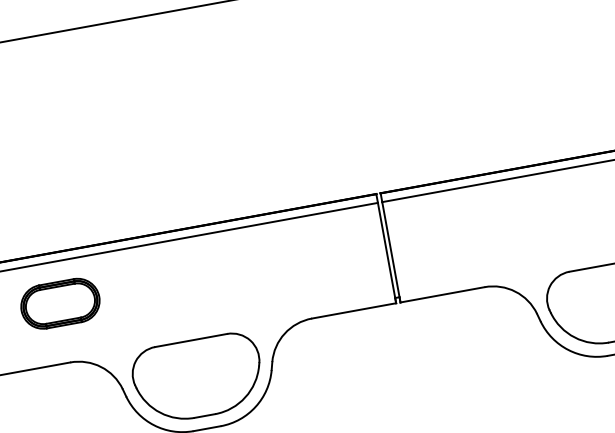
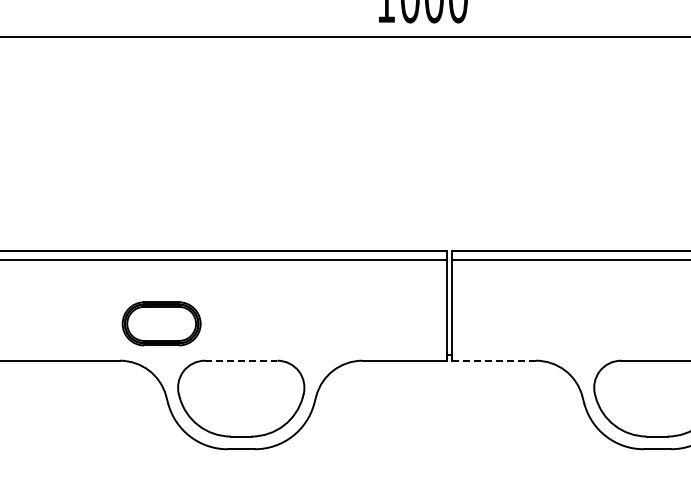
line: (443, 294) -> (494, 360), solid -> dashed
part: (60, 303) -> (161, 323), moved
line: (191, 340) -> (241, 360), solid -> dashed

